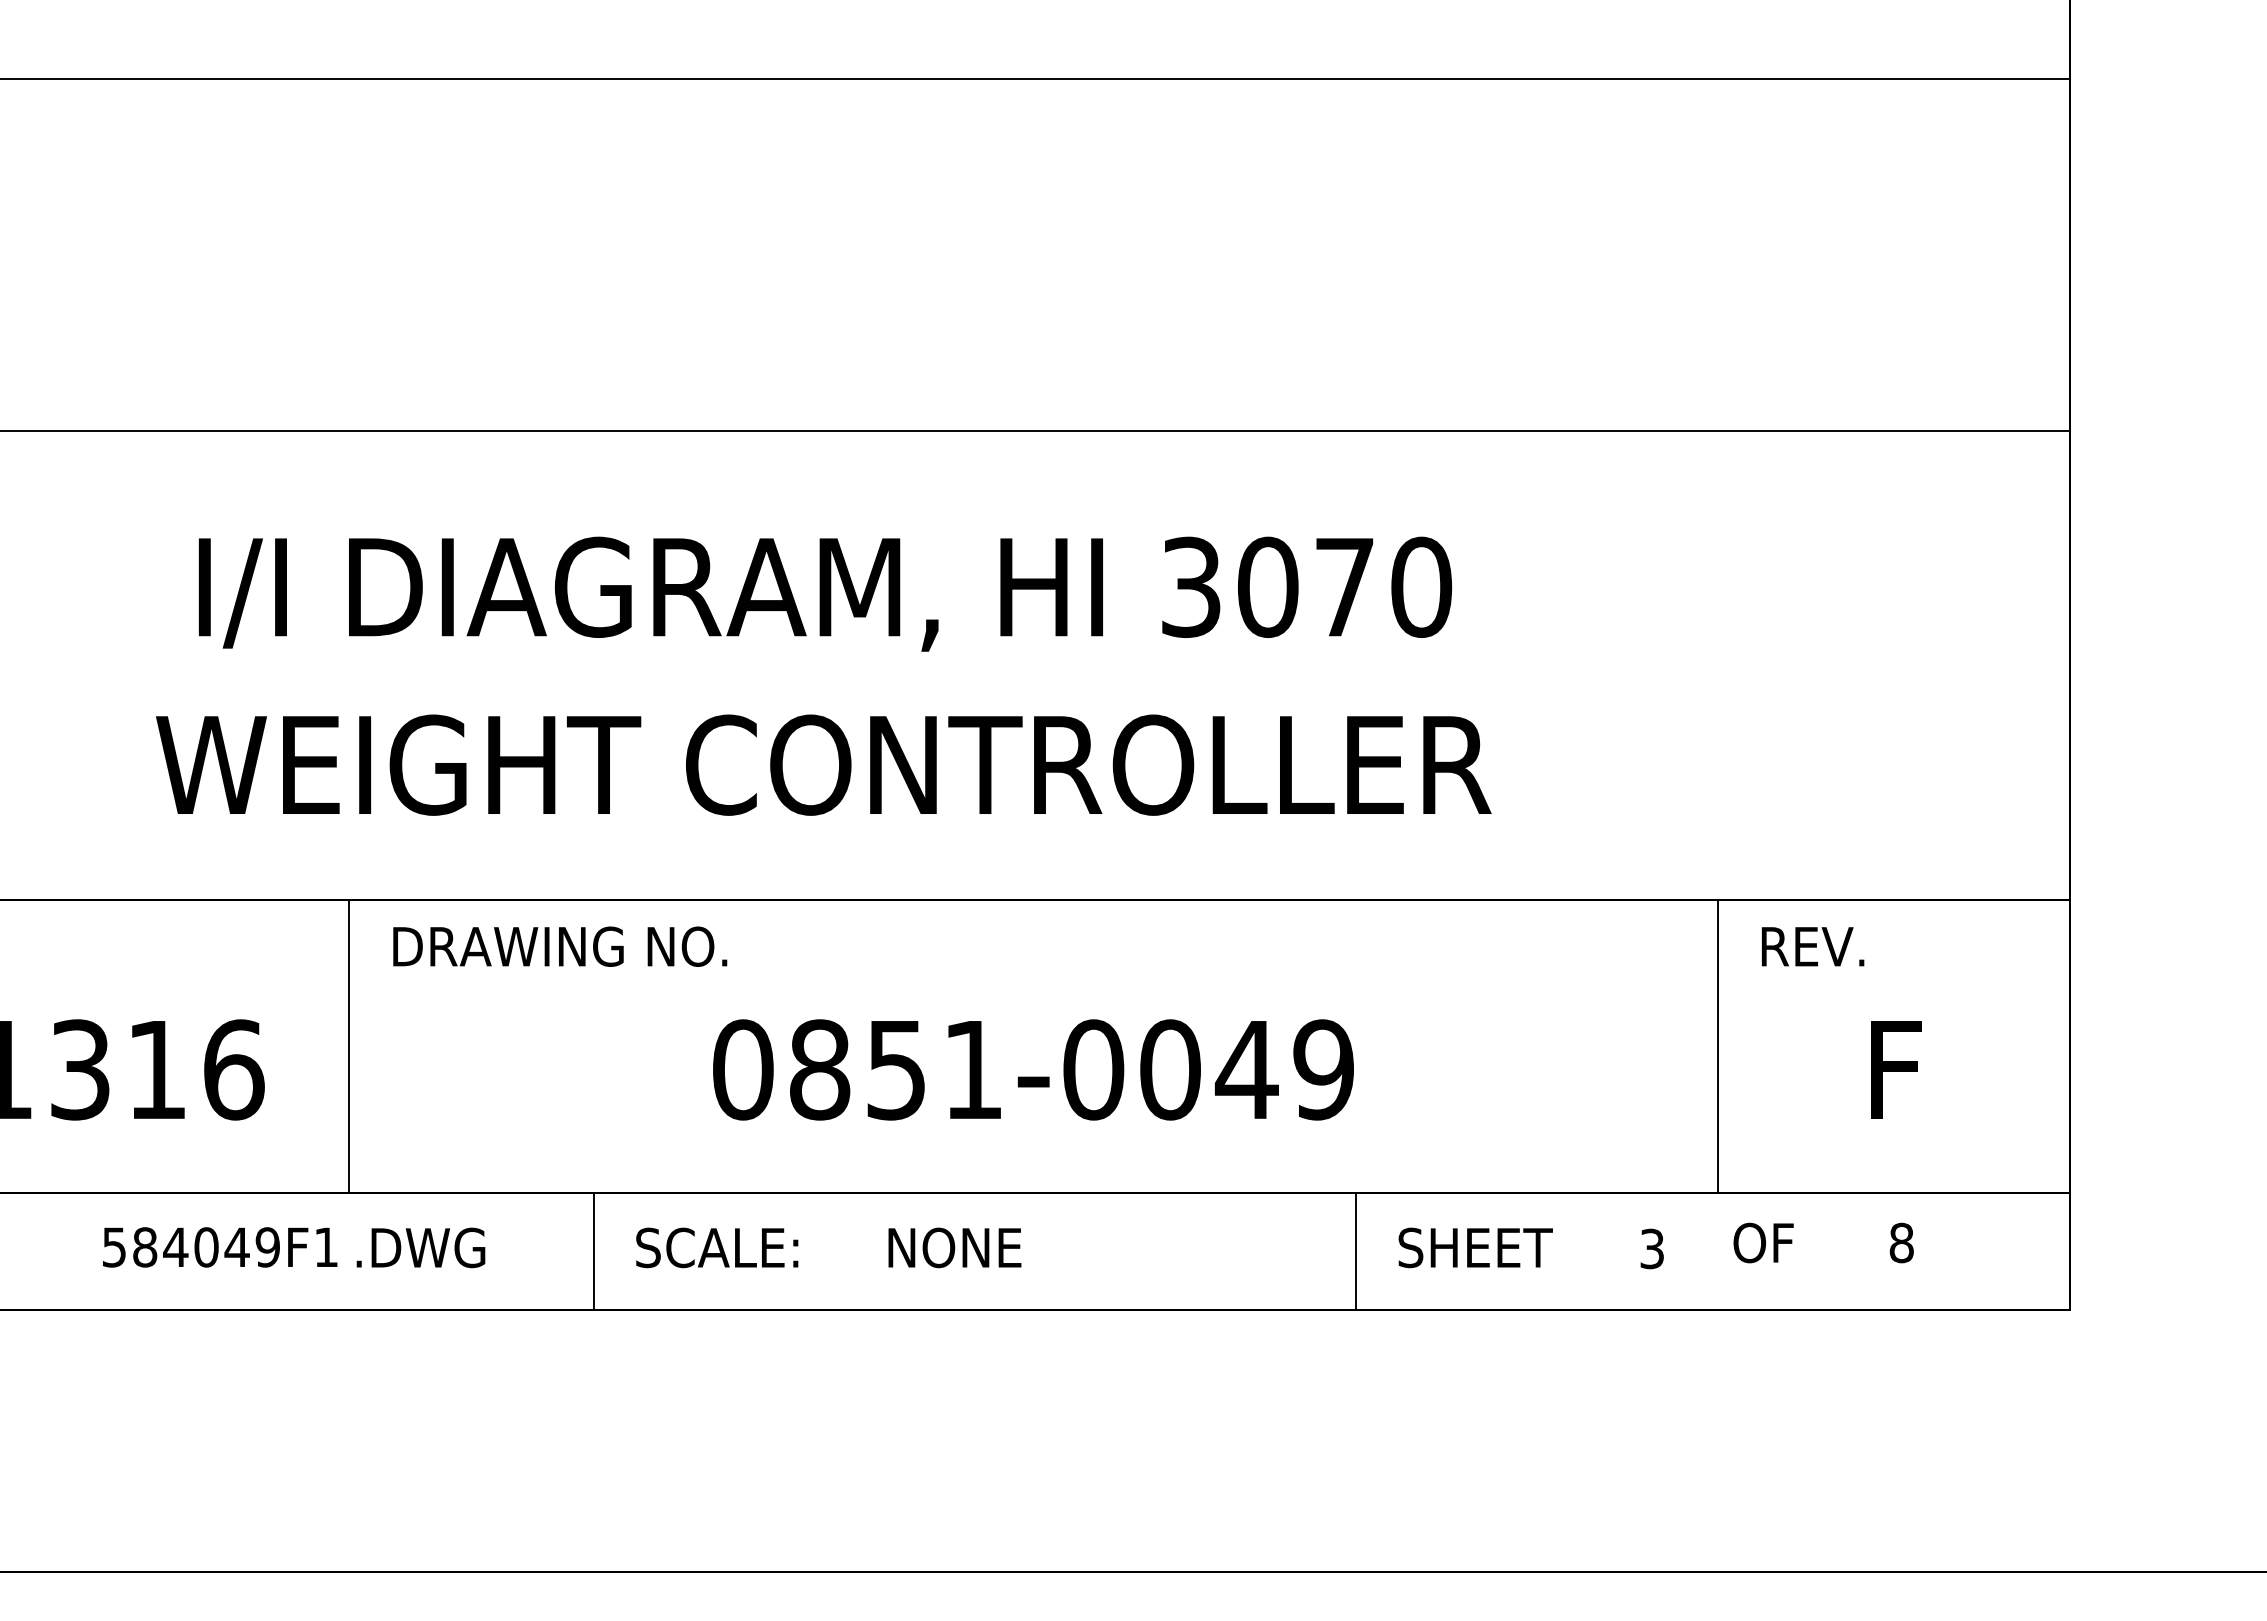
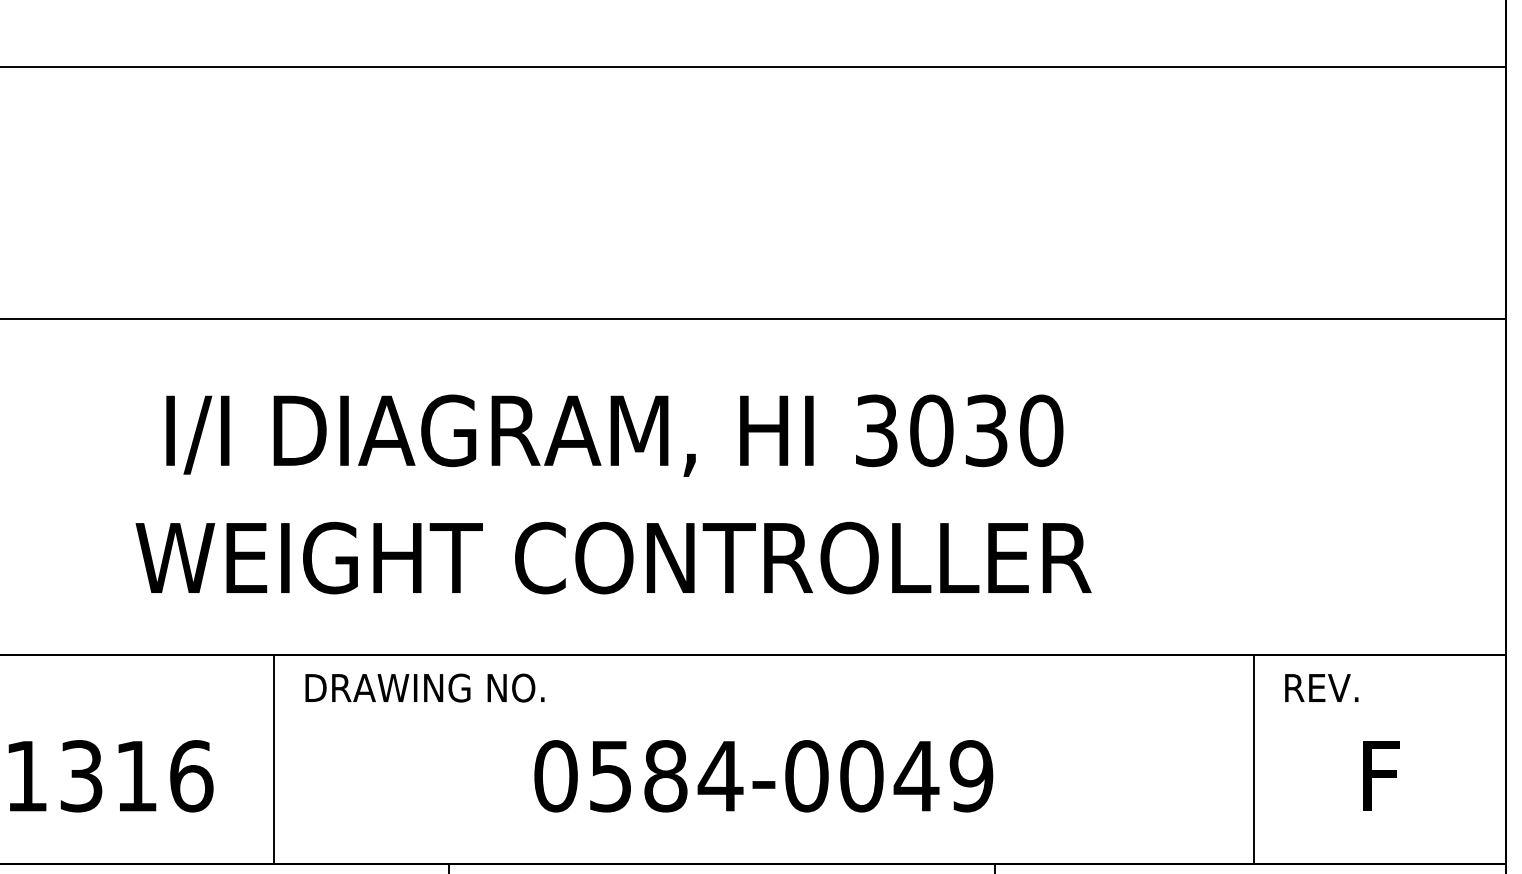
text: (1344, 586) -> (986, 430), 3070 -> 3030
text: (897, 1069) -> (666, 775), 0851-0049 -> 0584-0049

